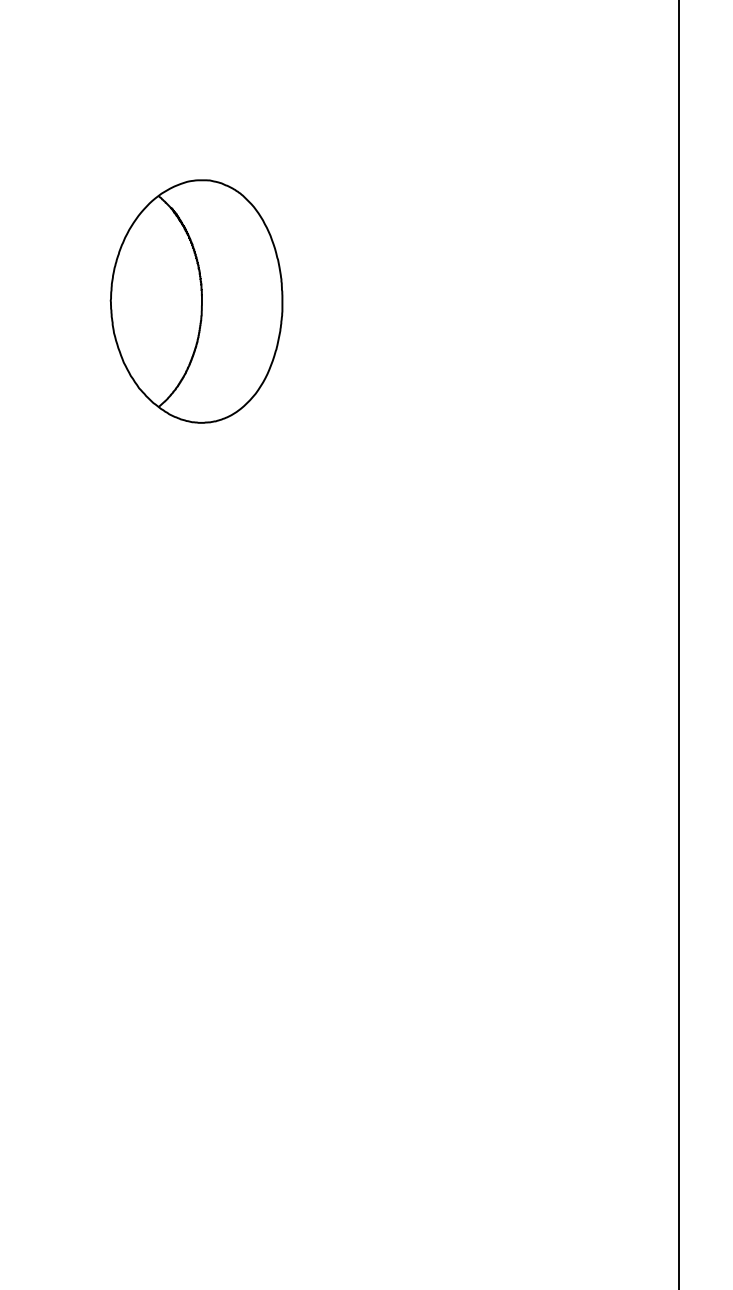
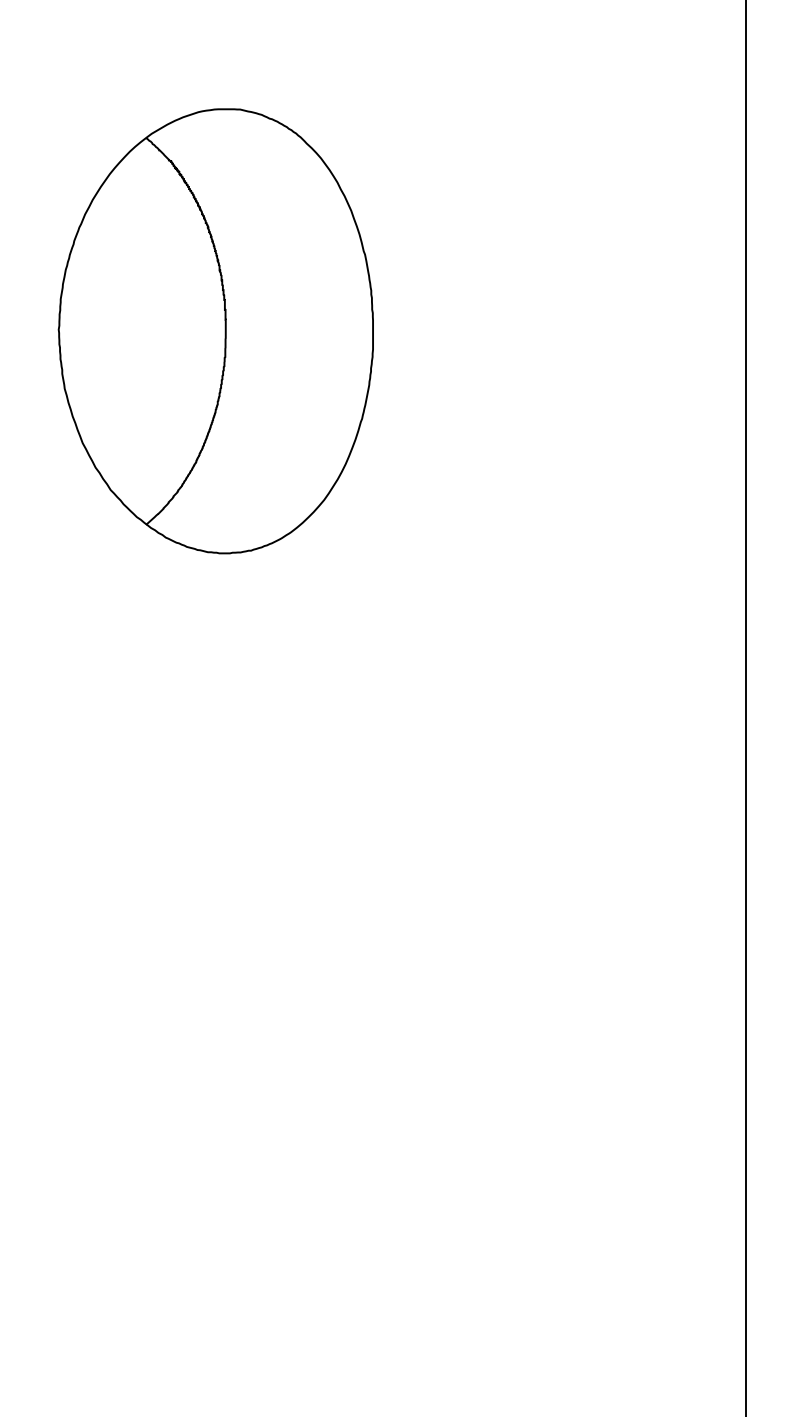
part: (196, 301) -> (215, 331), size x1.67

